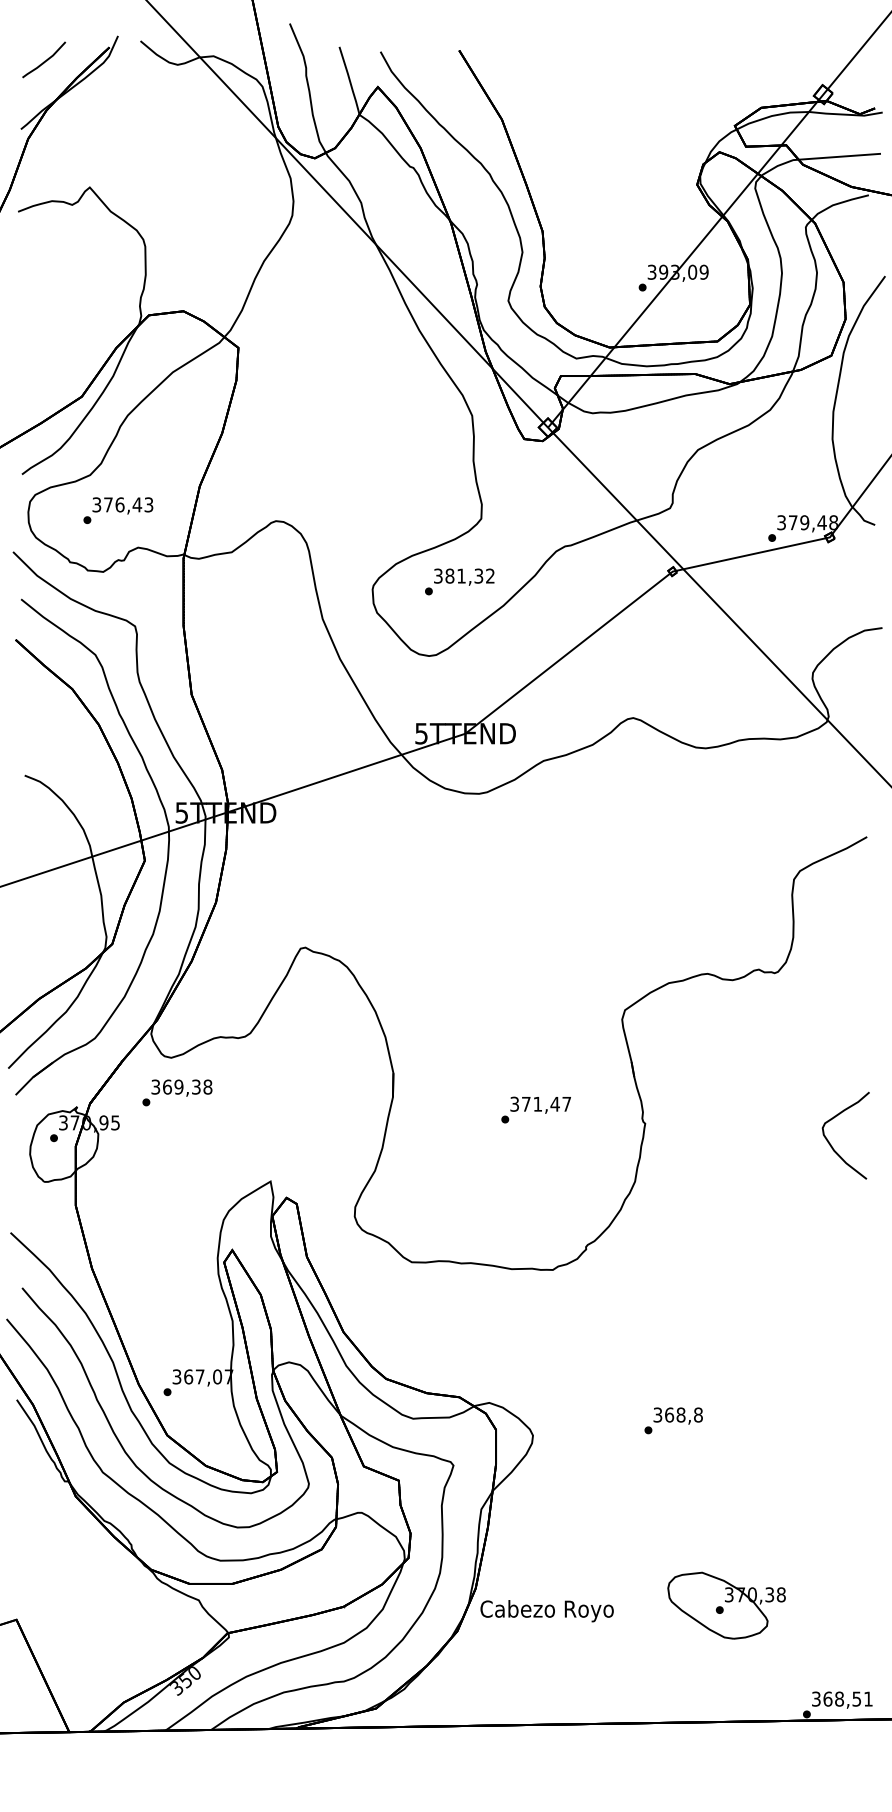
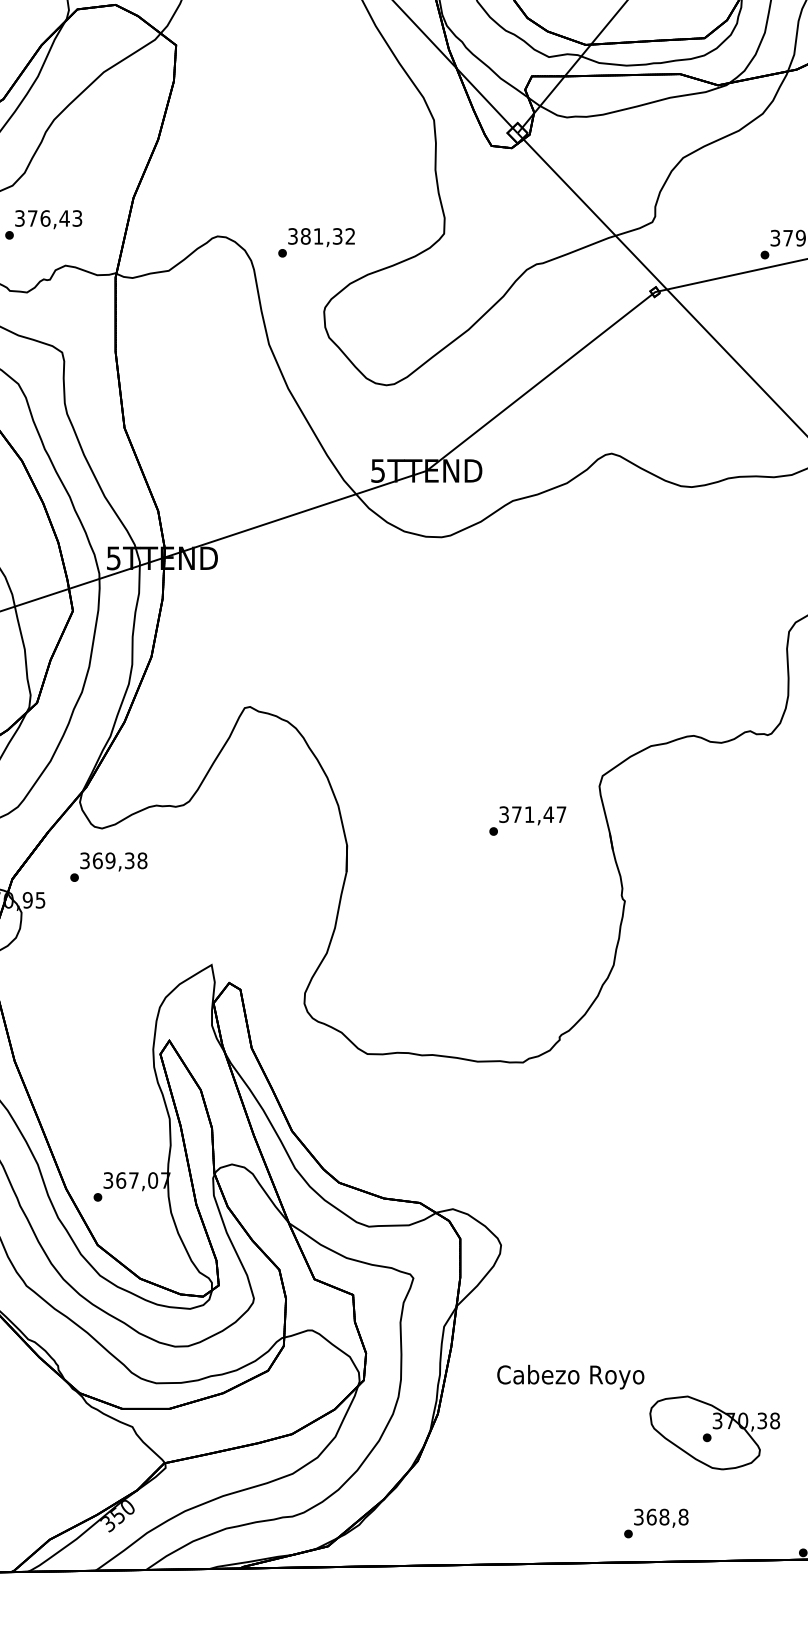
text: (459, 581) -> (316, 242), moved
text: (535, 1109) -> (527, 820), moved
text: (673, 1420) -> (656, 1523), moved
text: (546, 1611) -> (570, 1377), moved

